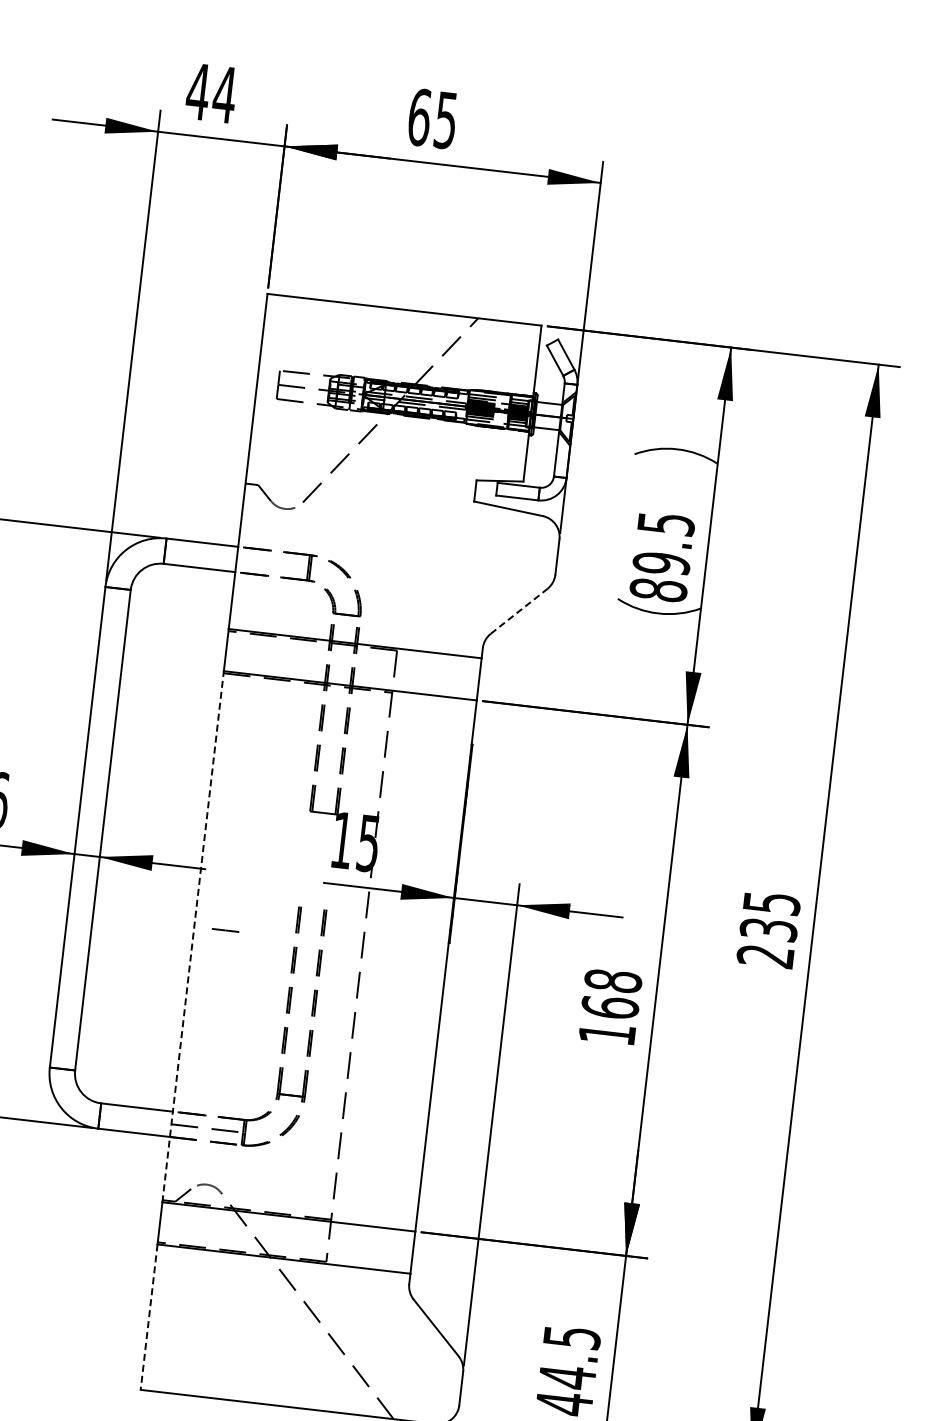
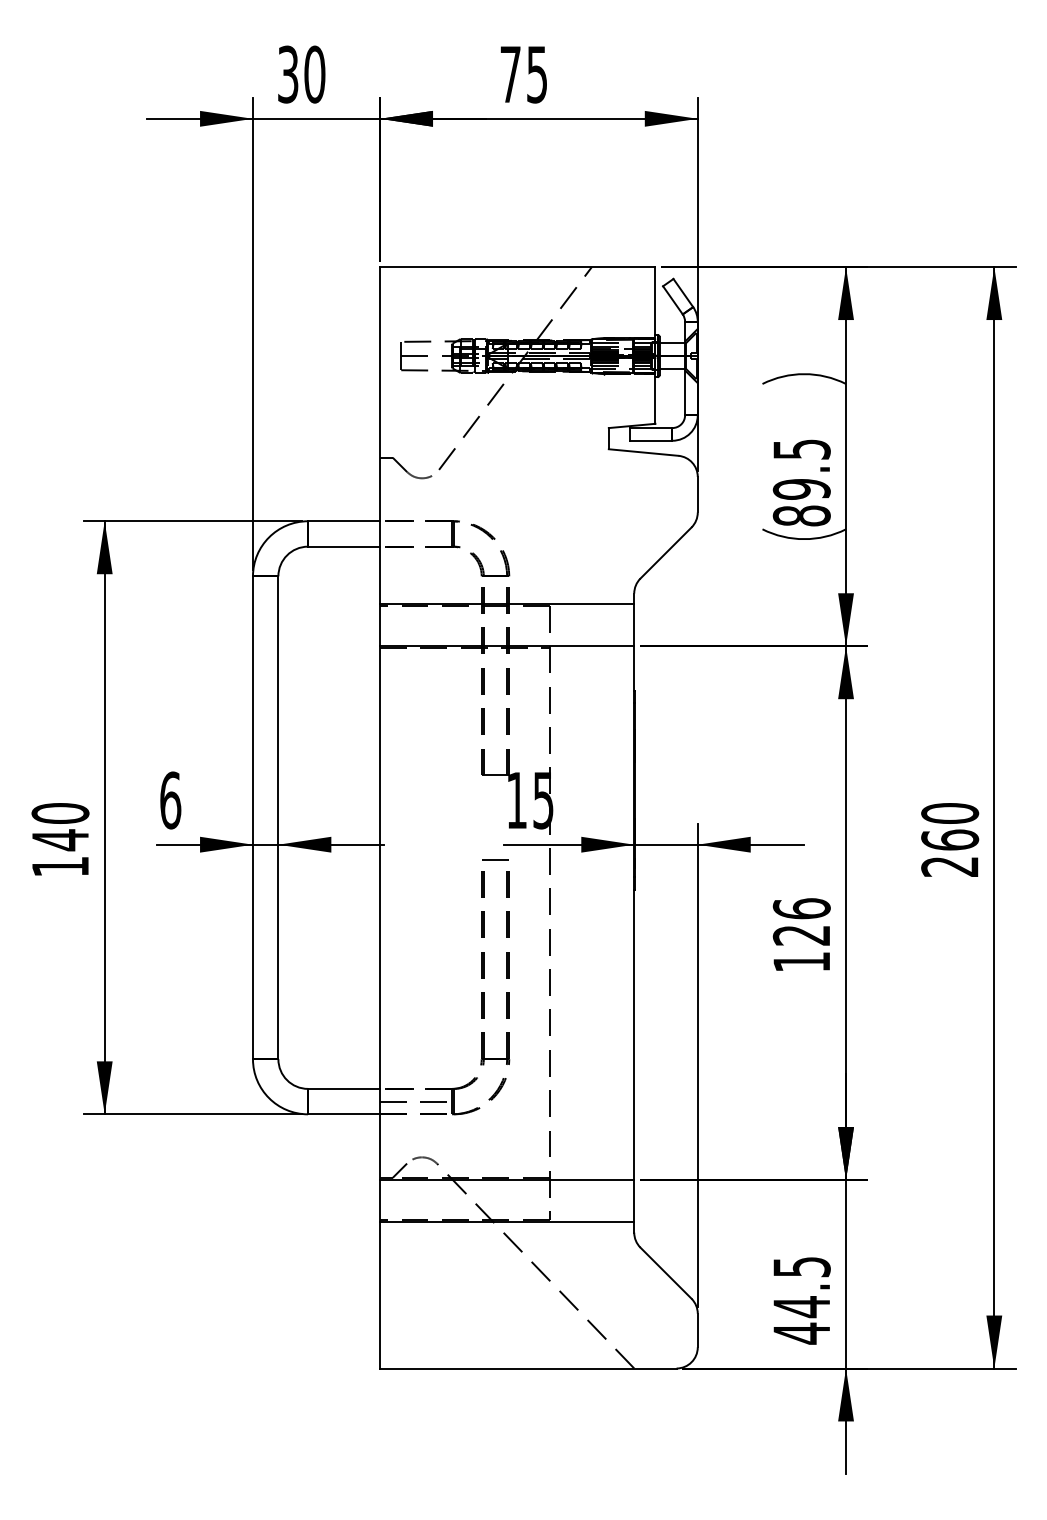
text: (211, 93) -> (301, 74), 44 -> 30
text: (419, 117) -> (510, 74), 65 -> 75
line: (519, 610) -> (666, 552), dashed -> solid
text: (770, 916) -> (950, 826), 235 -> 260
line: (225, 929) -> (495, 859), moved
line: (193, 937) -> (380, 913), dashed -> solid
text: (611, 993) -> (801, 921), 168 -> 126
line: (149, 1317) -> (380, 1295), dashed -> solid

